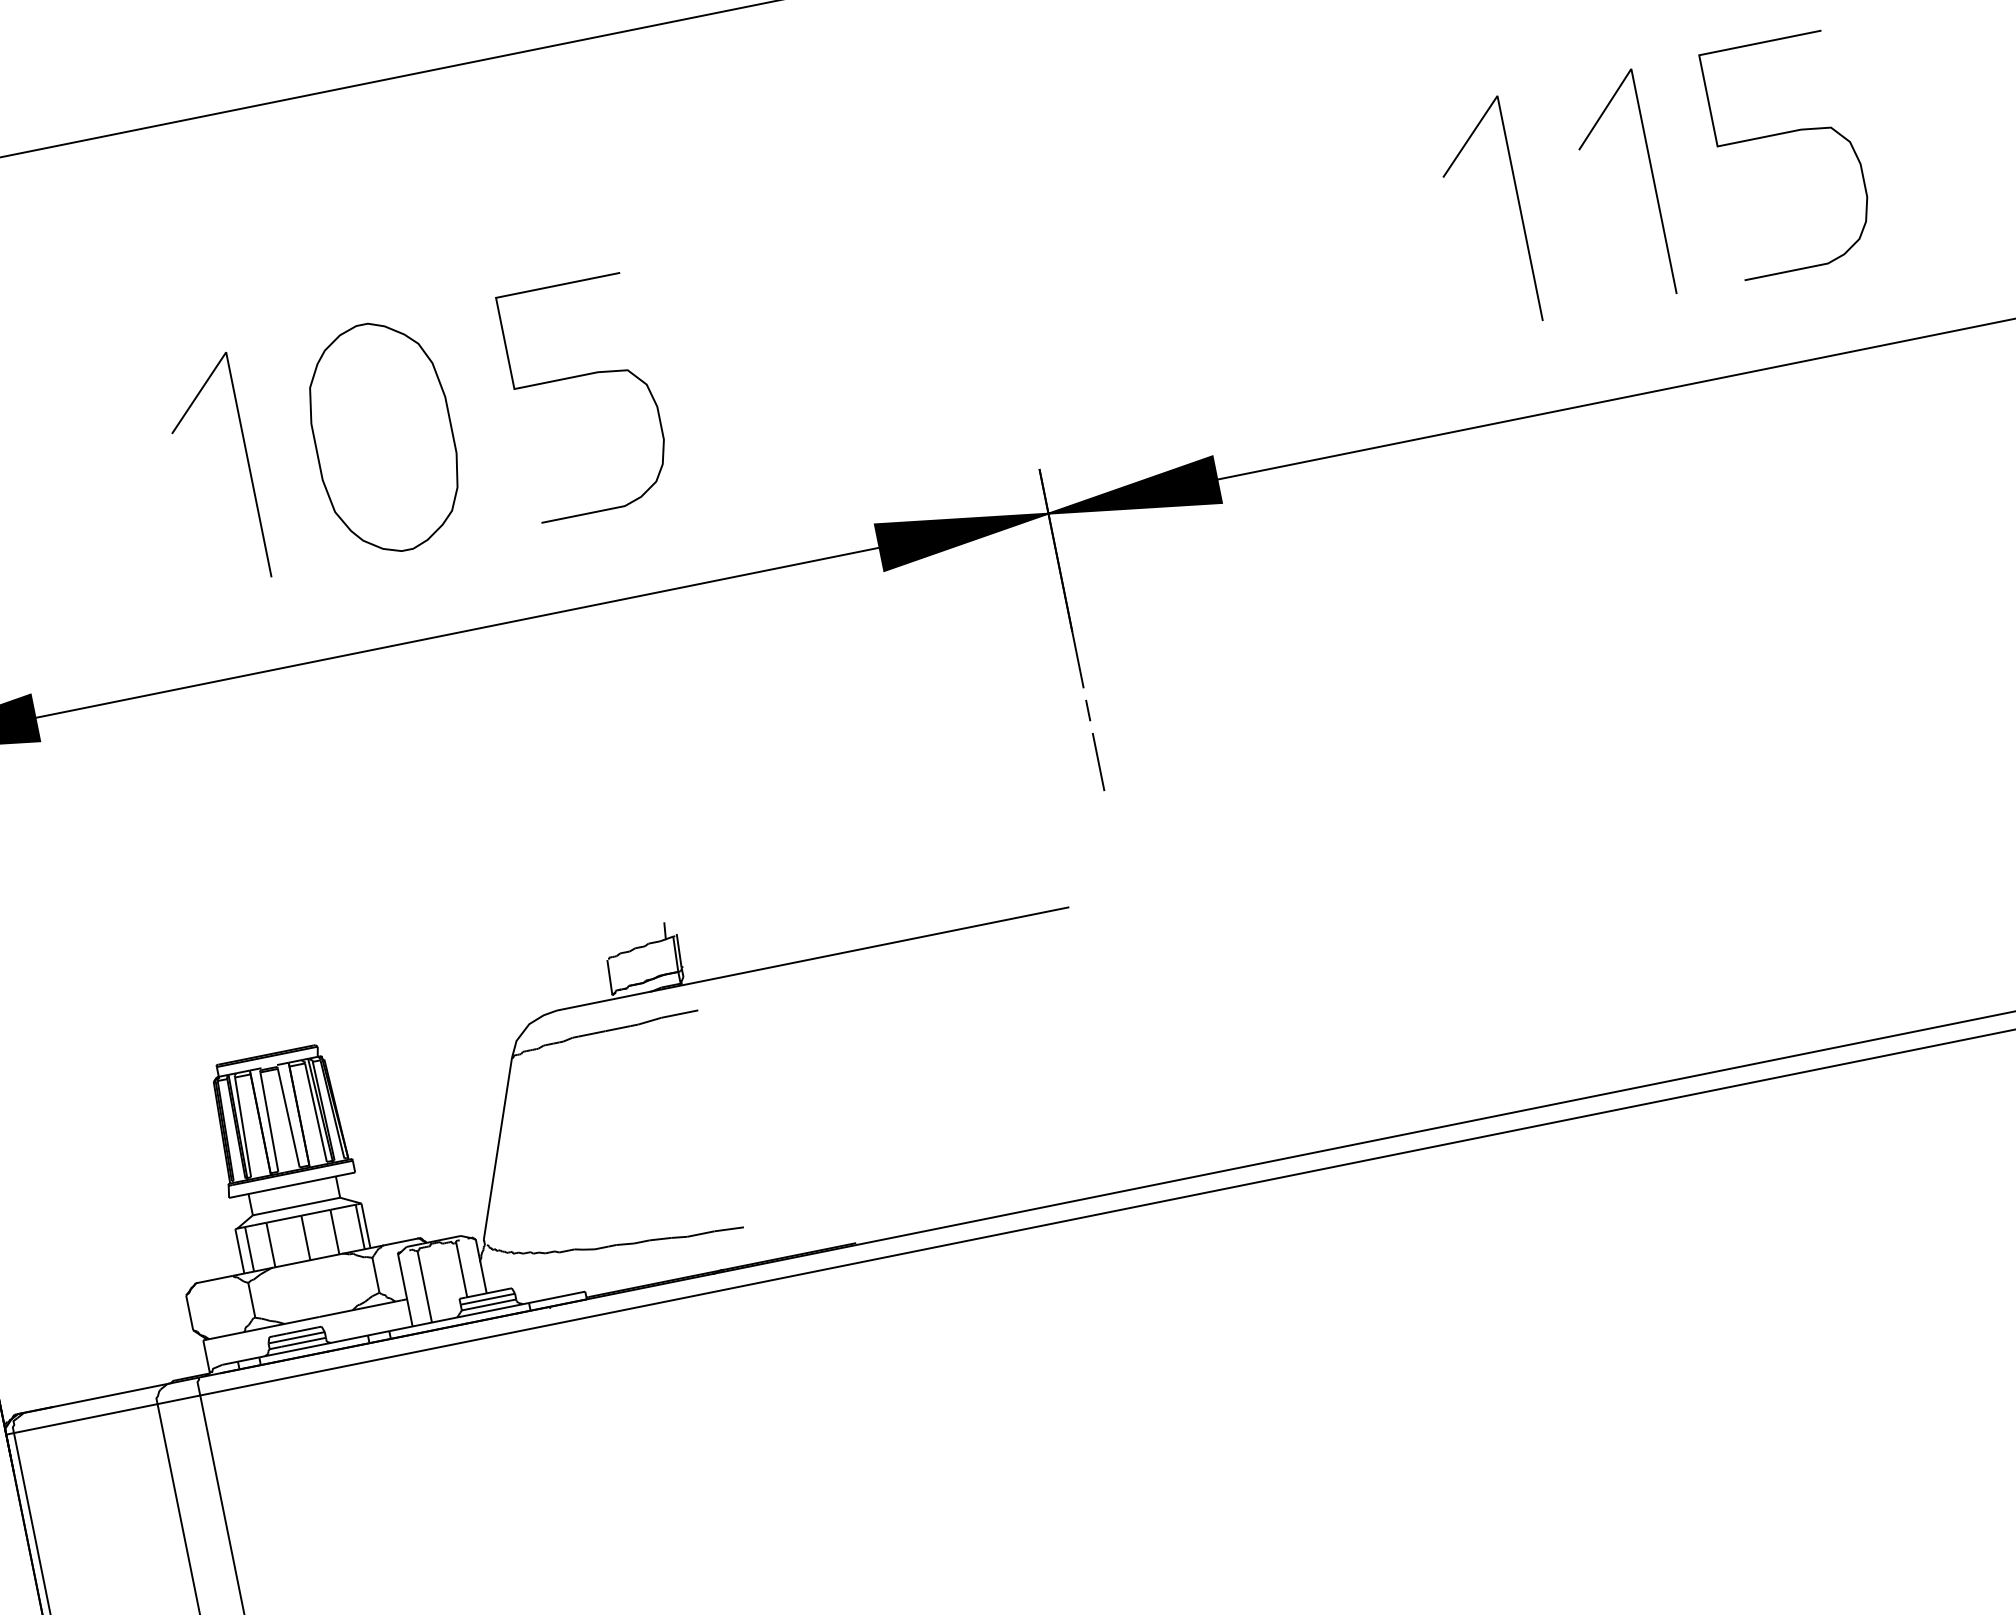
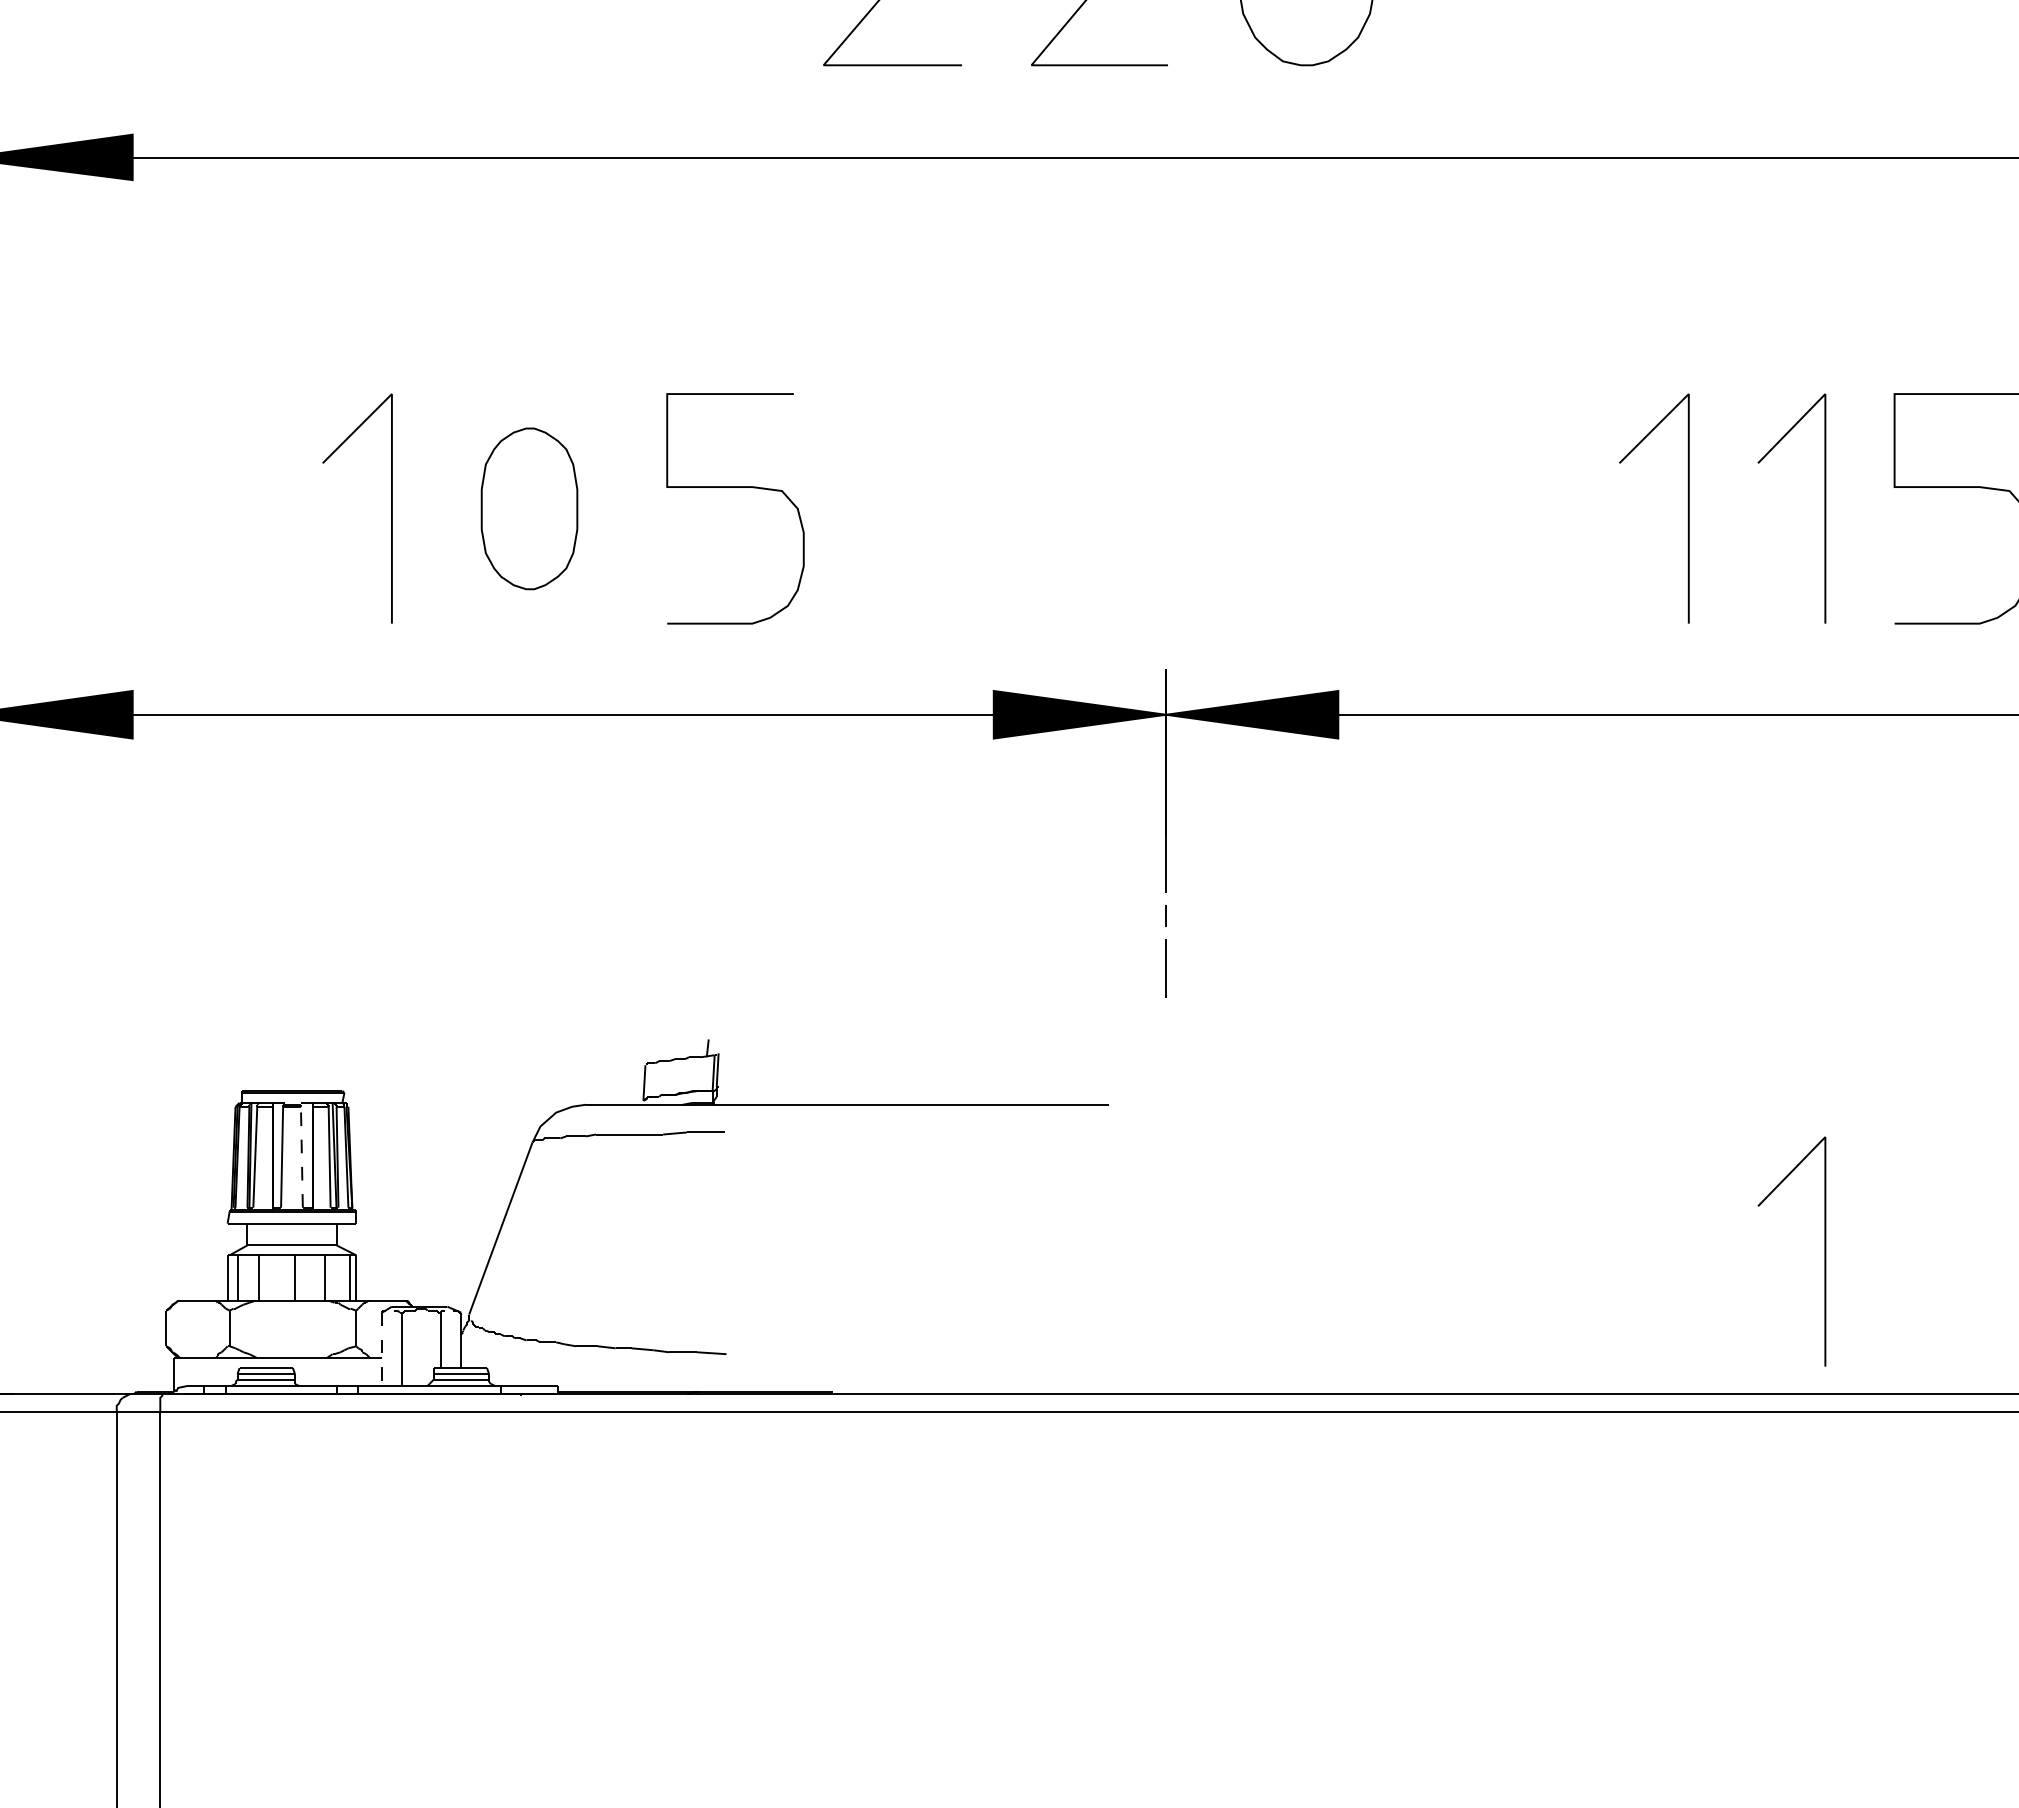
part: (383, 437) -> (529, 508), size x0.7
line: (1799, 909) -> (1824, 1251), added
line: (288, 1117) -> (301, 1156), solid -> dashed
line: (405, 1290) -> (382, 1349), solid -> dashed

